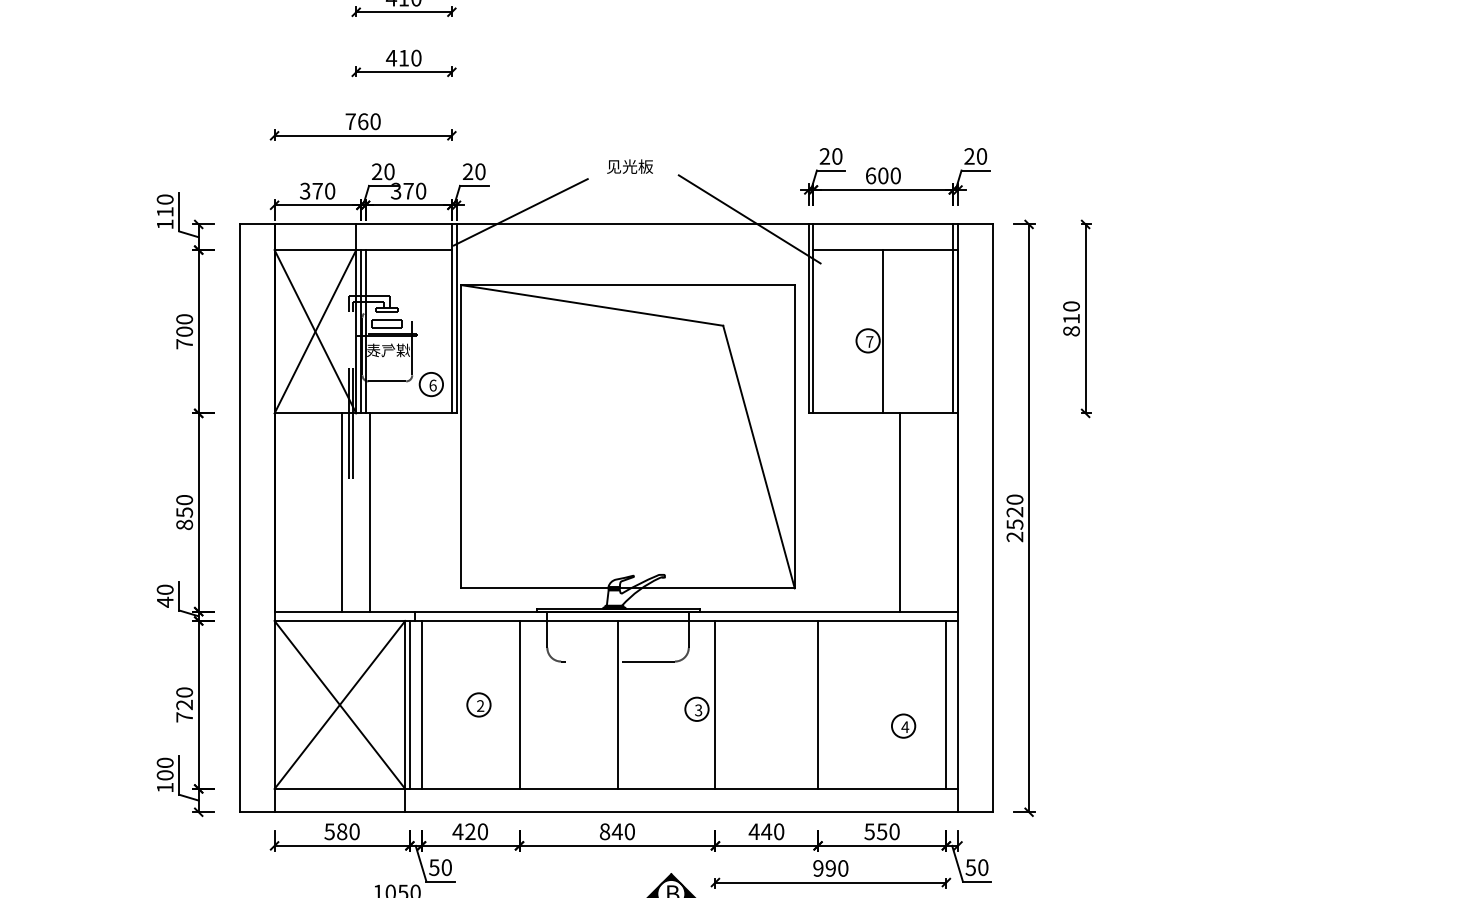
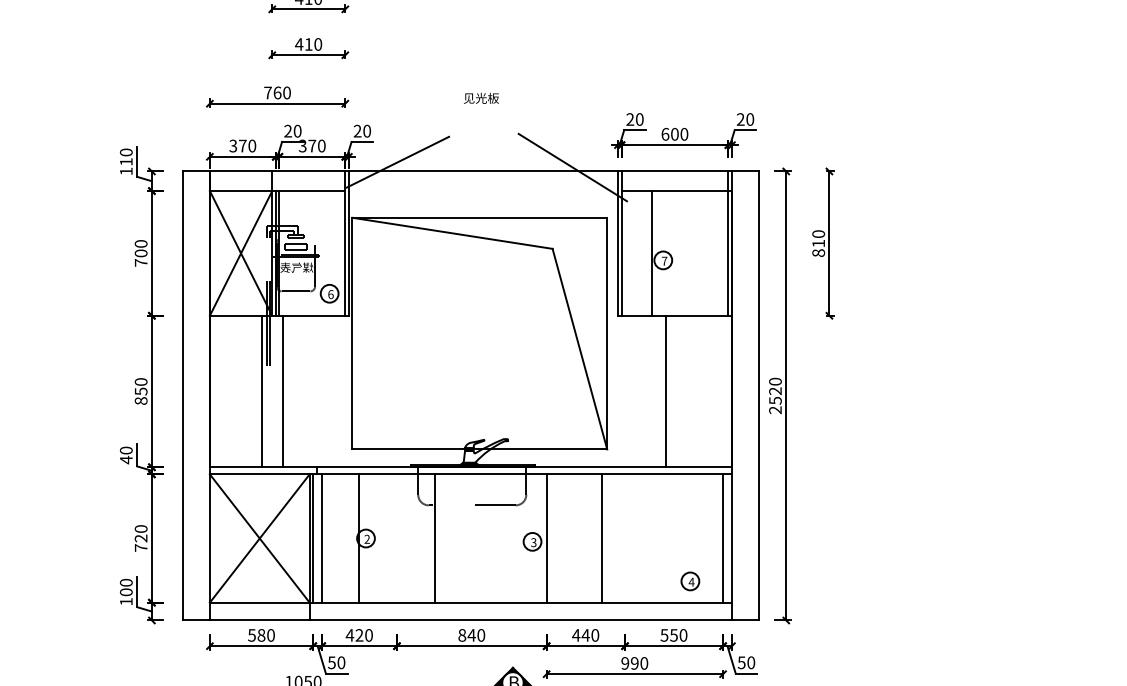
text: (629, 166) -> (480, 98), moved
line: (883, 331) -> (652, 253), moved
line: (899, 512) -> (665, 391), moved
line: (519, 704) -> (358, 538), moved
line: (617, 704) -> (435, 538), moved
line: (818, 704) -> (602, 538), moved
part: (903, 725) -> (690, 580), moved

